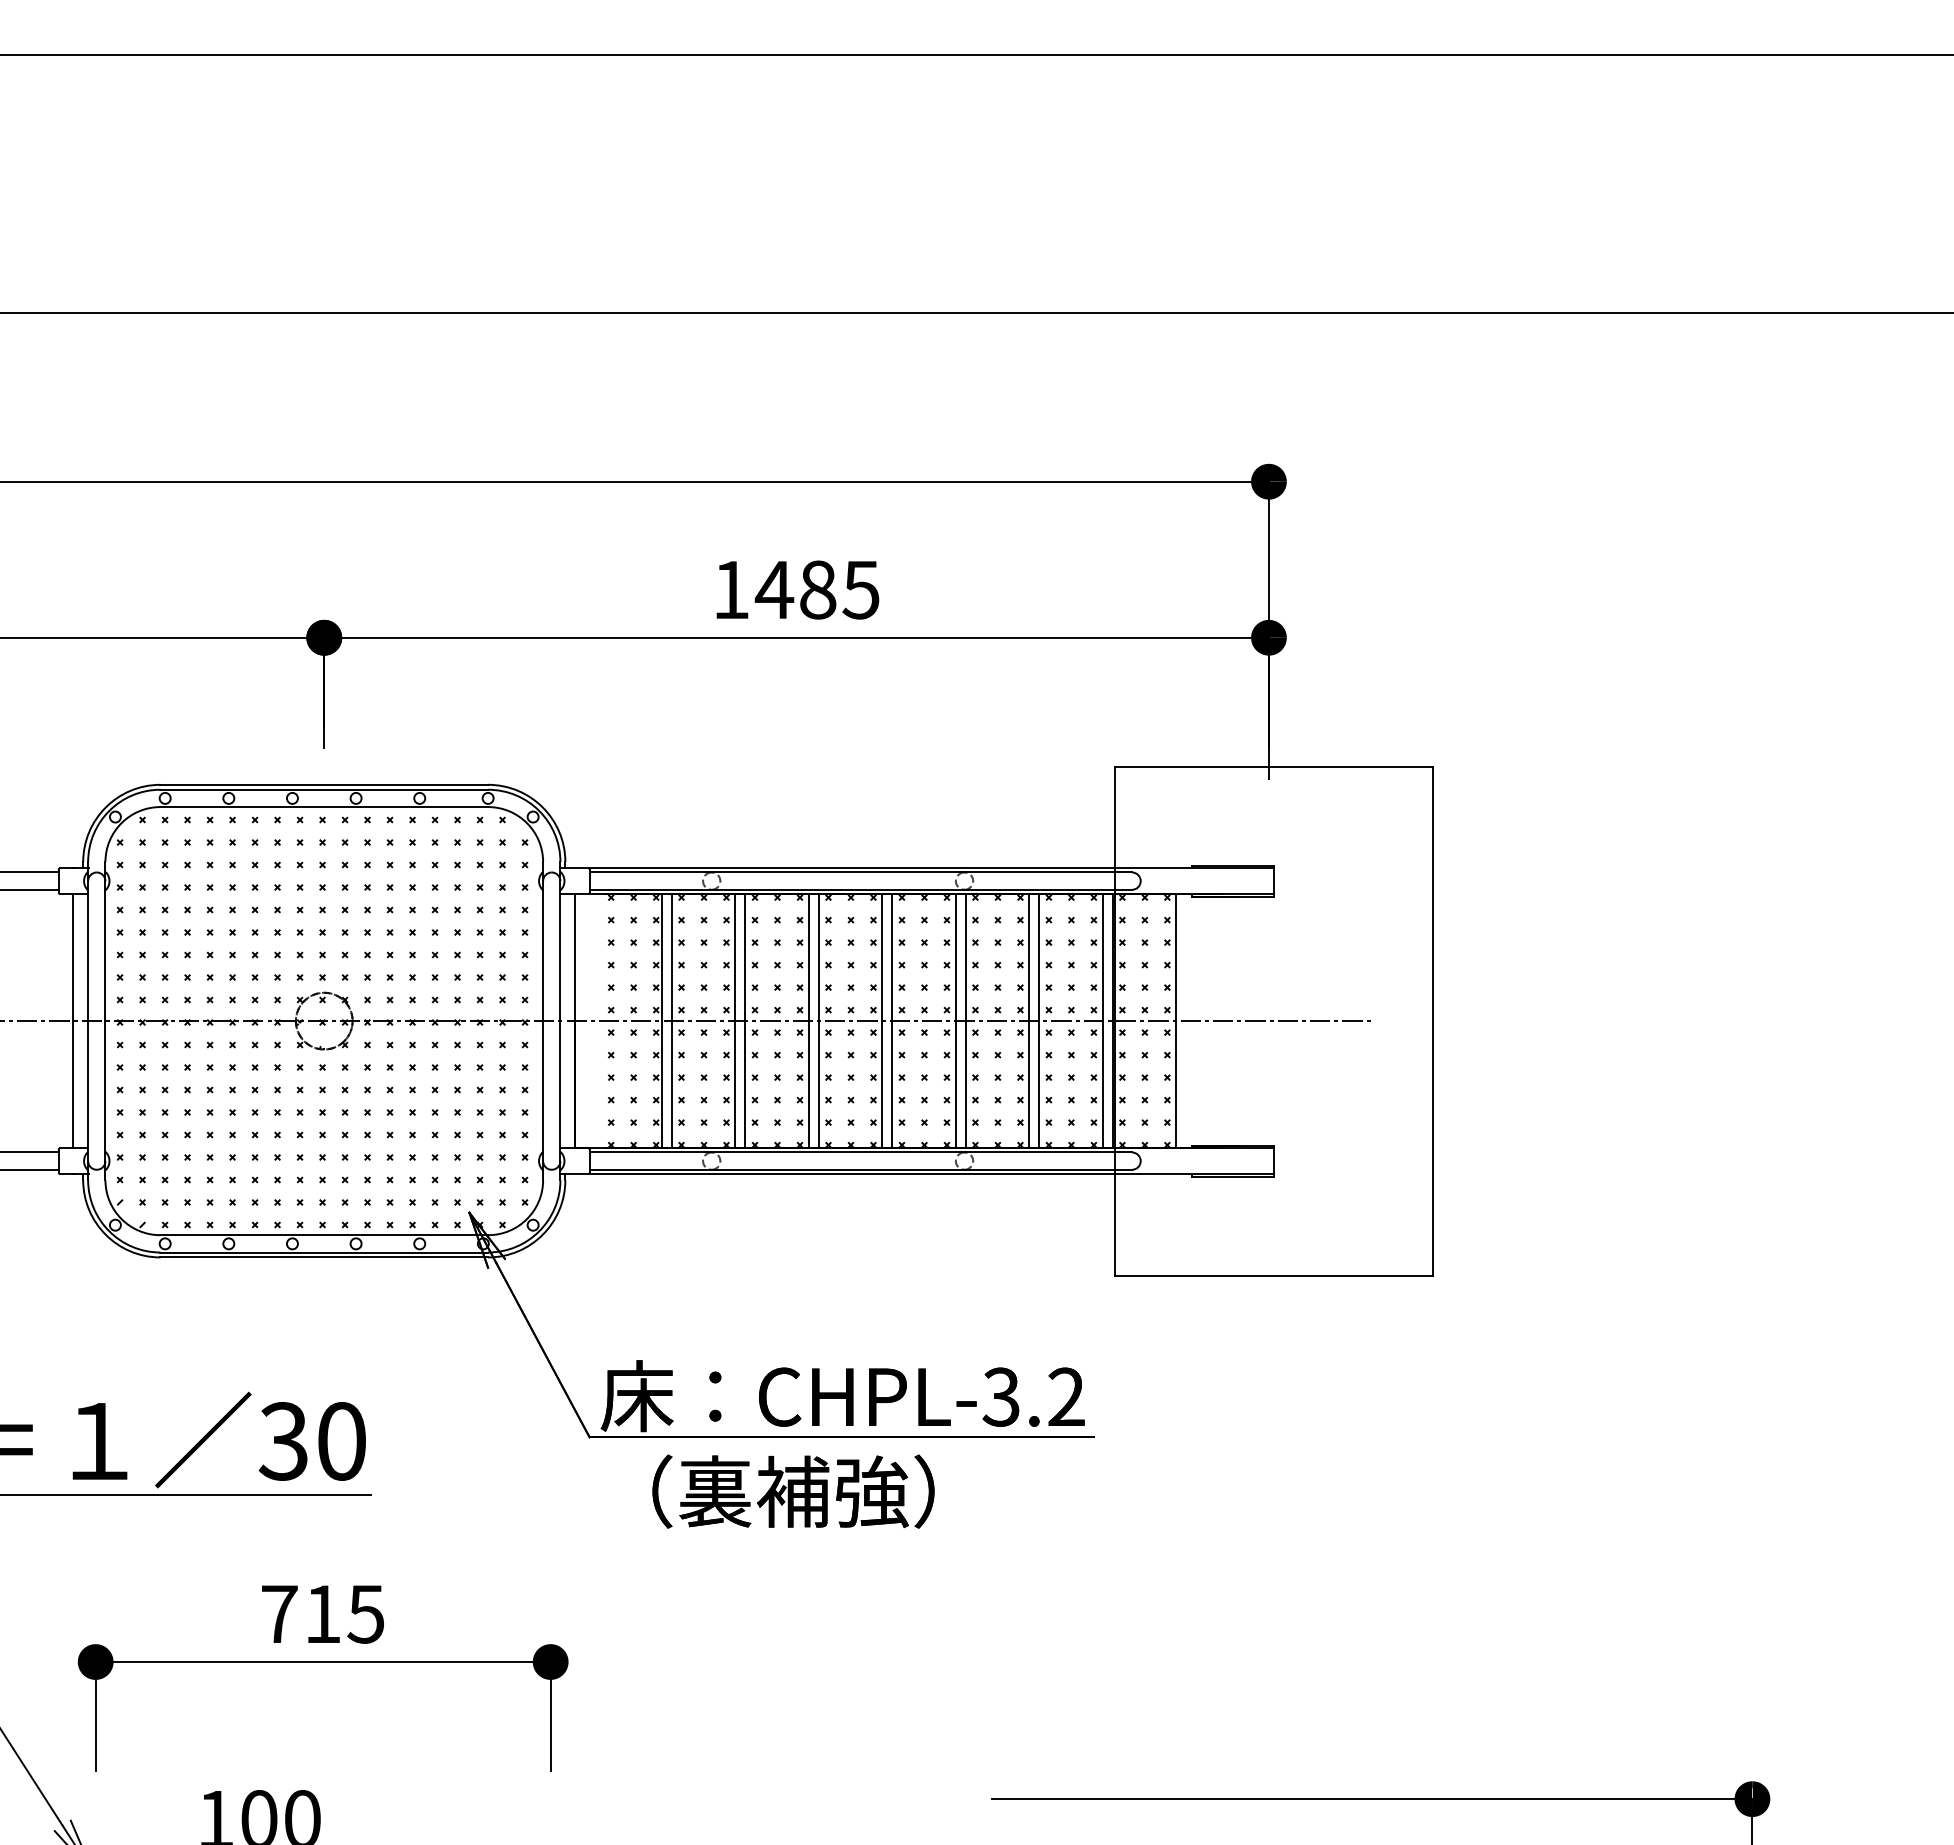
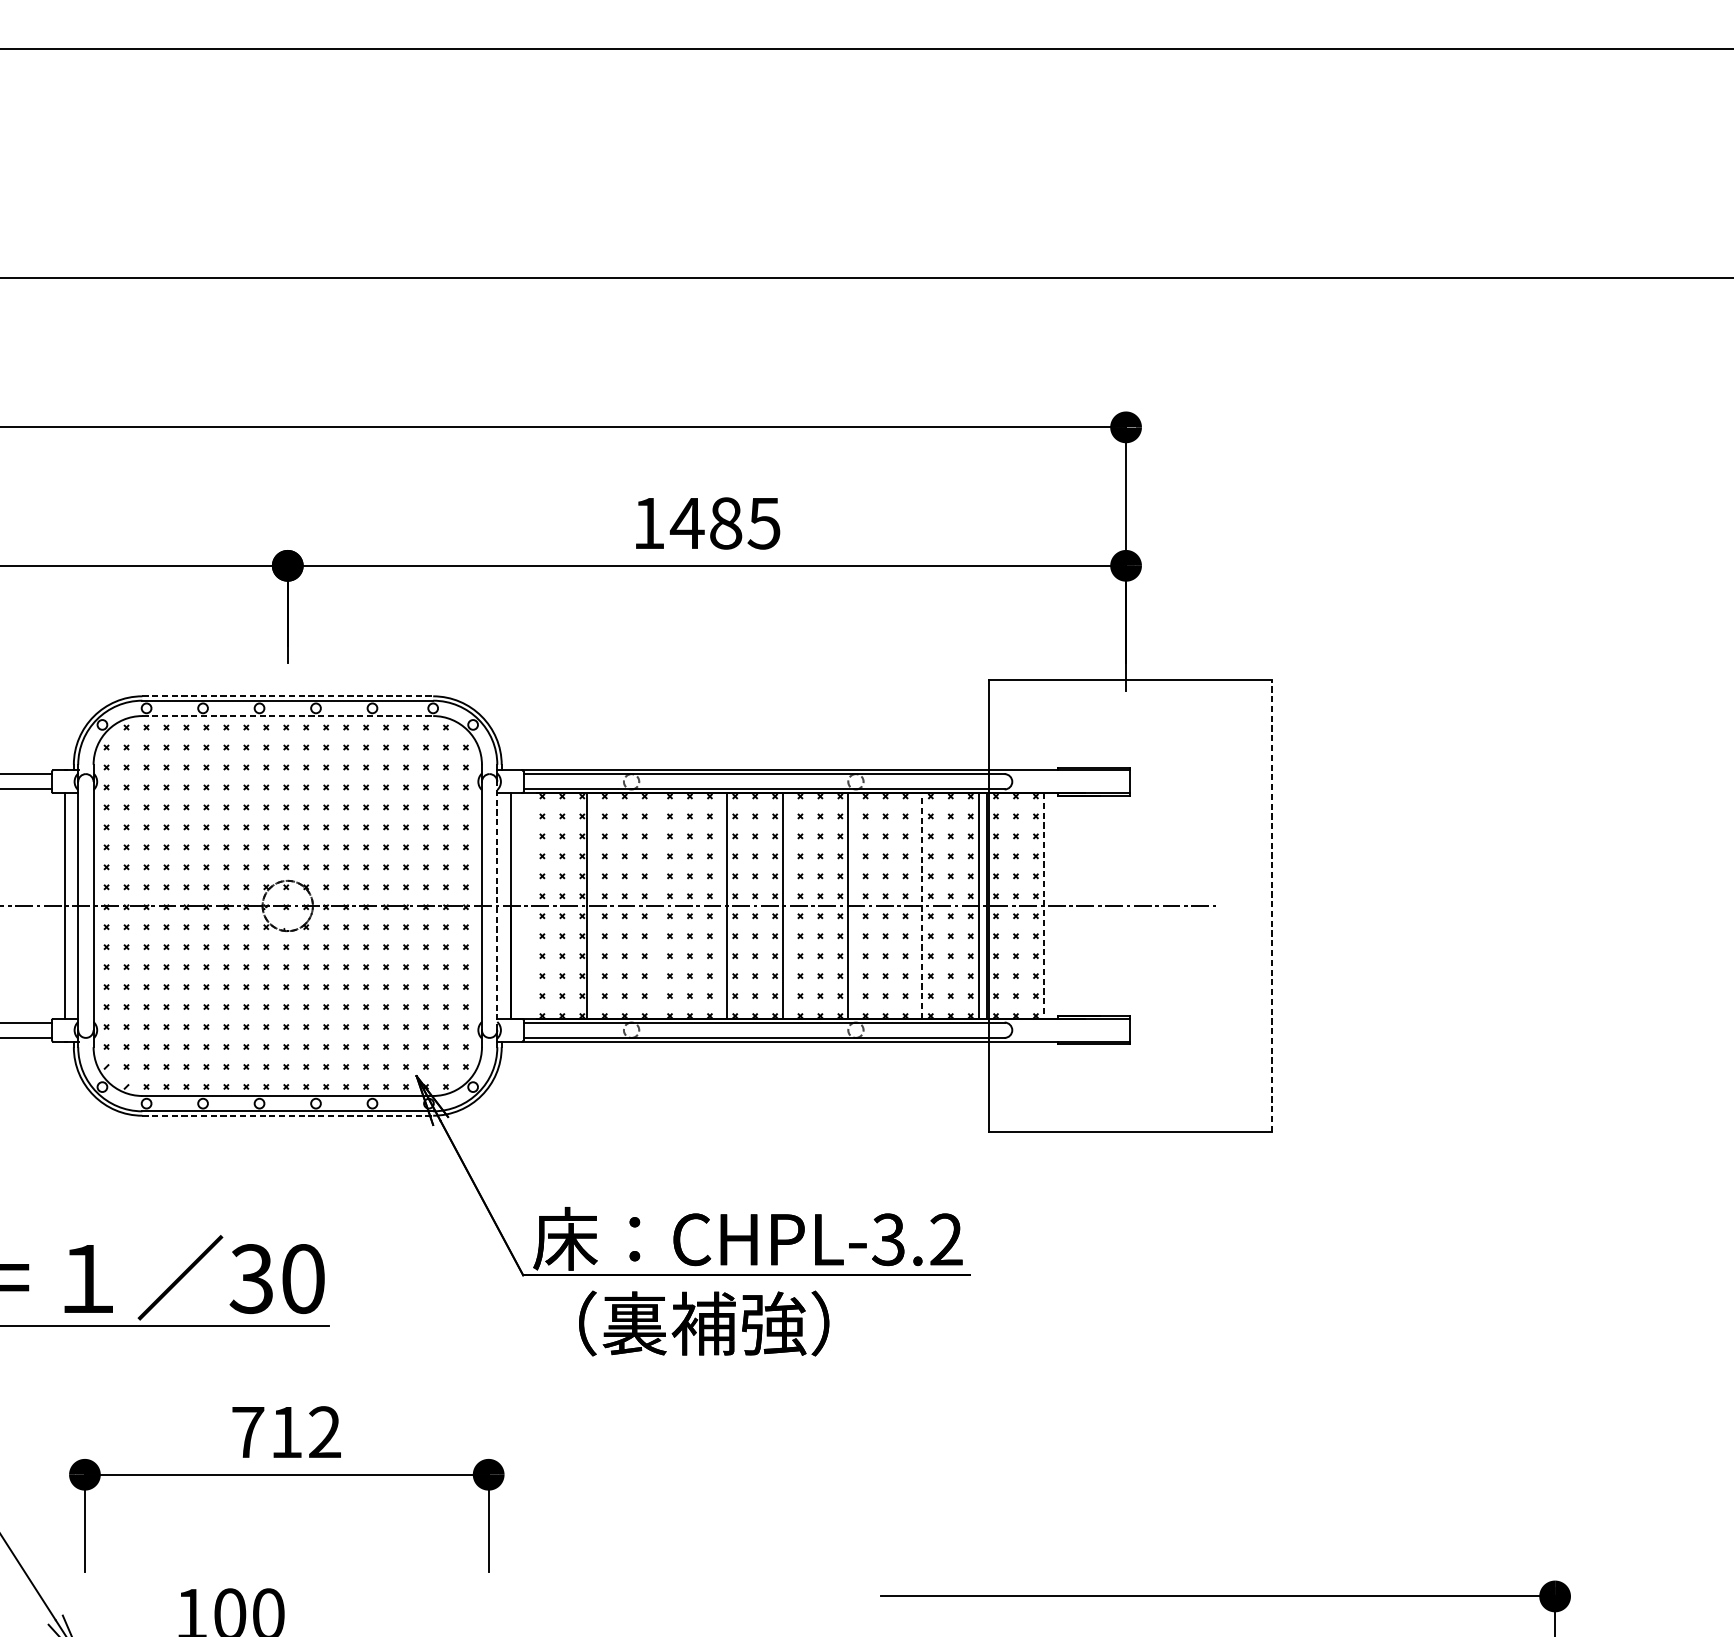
line: (324, 784) -> (287, 696), solid -> dashed
line: (324, 807) -> (287, 716), solid -> dashed
line: (671, 1020) -> (595, 905), removed
line: (735, 1020) -> (652, 905), removed
line: (745, 1020) -> (661, 905), removed
line: (808, 1020) -> (717, 905), removed
line: (892, 1020) -> (792, 905), removed
line: (965, 1020) -> (856, 905), removed
line: (1029, 1020) -> (913, 905), removed
line: (1039, 1020) -> (922, 905), solid -> dashed
line: (560, 1021) -> (497, 906), solid -> dashed
line: (1176, 1021) -> (1044, 906), solid -> dashed
line: (1432, 1021) -> (1271, 906), solid -> dashed
line: (324, 1257) -> (287, 1115), solid -> dashed
text: (365, 1613) -> (324, 1431), 715 -> 712

